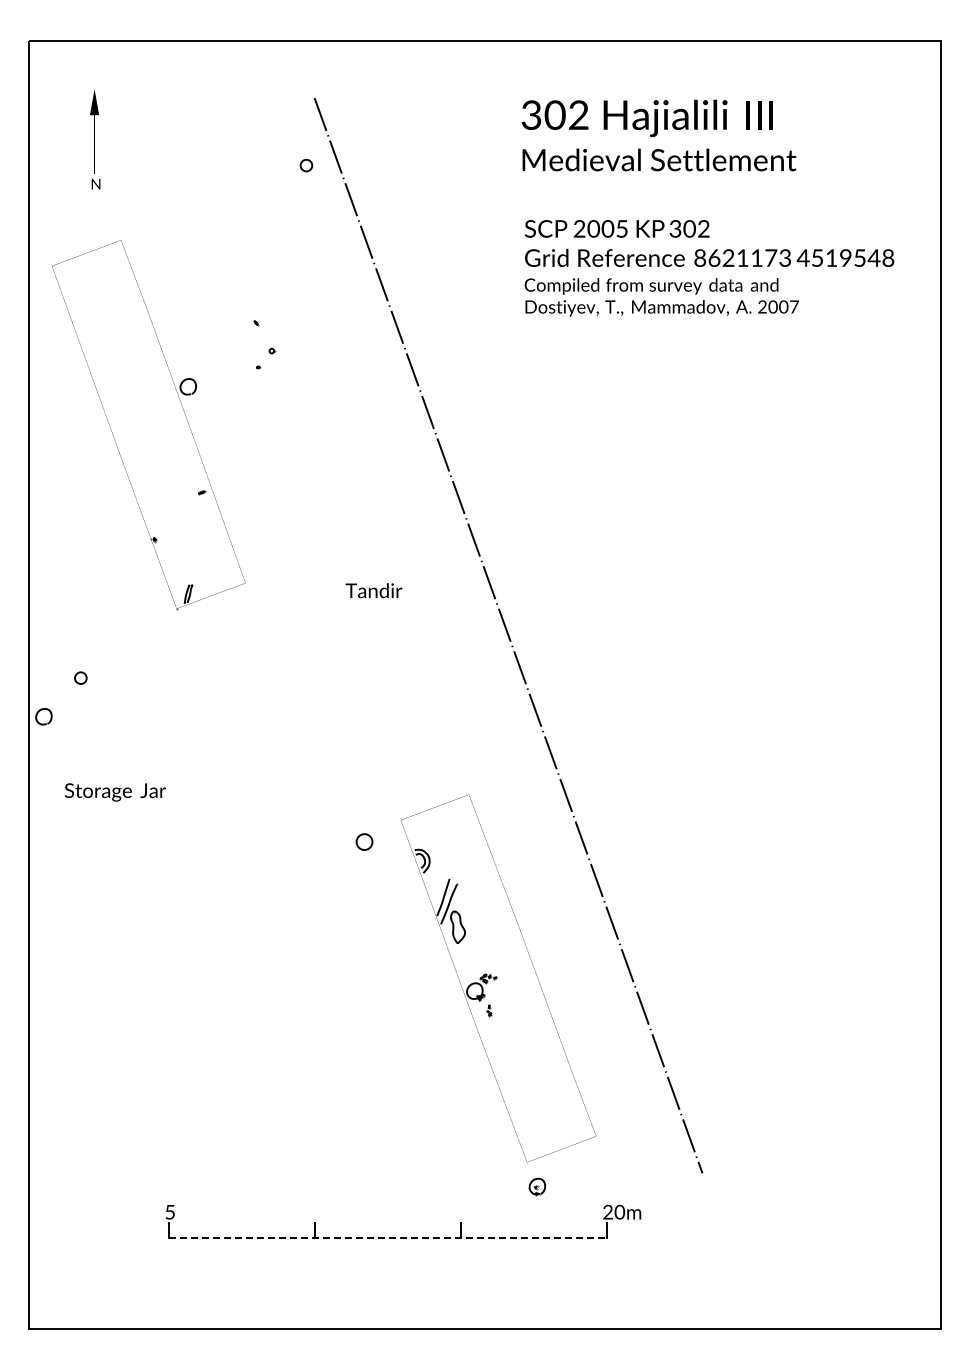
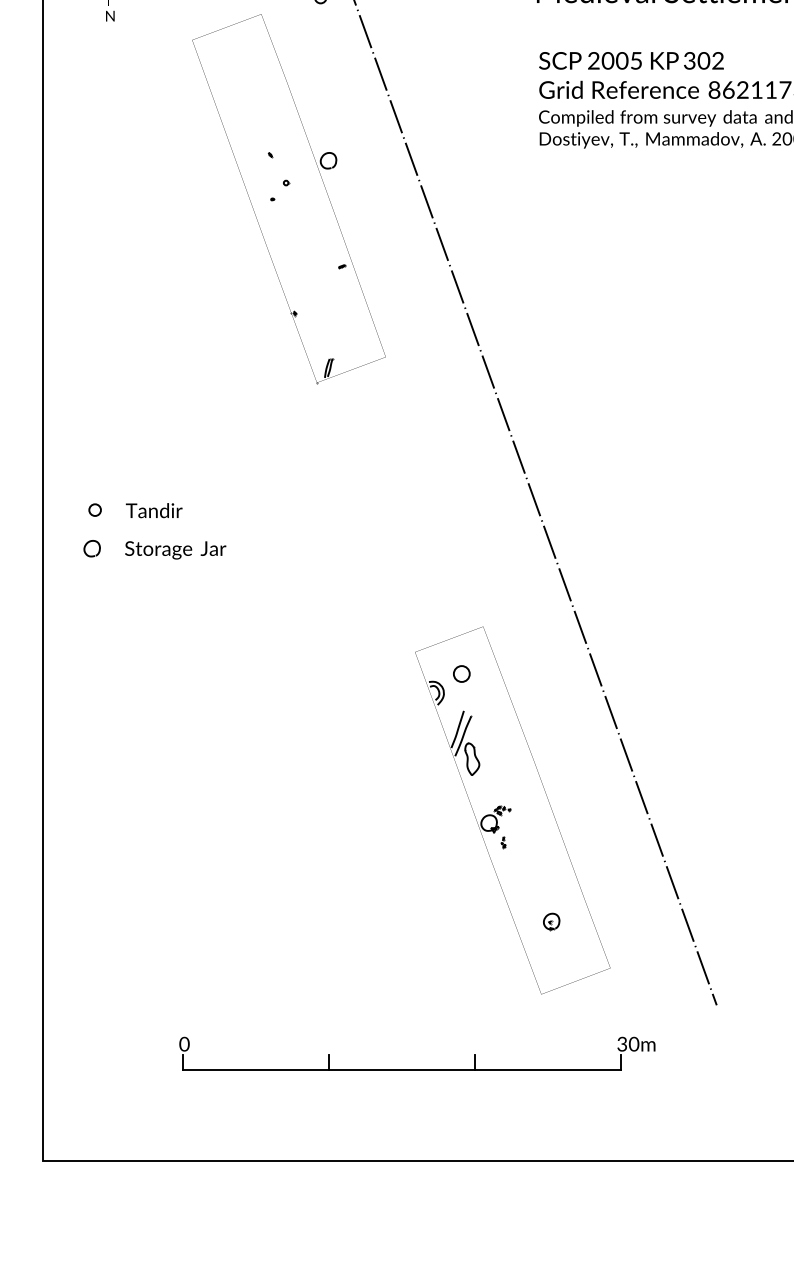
part: (148, 425) -> (288, 199), moved
text: (373, 590) -> (153, 510), moved
curve: (39, 712) -> (87, 544), moved
text: (115, 792) -> (175, 550), moved
circle: (364, 841) -> (461, 673), moved
part: (537, 1186) -> (551, 921), moved
text: (170, 1211) -> (184, 1043), 5 -> 0
text: (607, 1214) -> (621, 1046), 20m -> 30m
line: (387, 1237) -> (401, 1069), dashed -> solid

